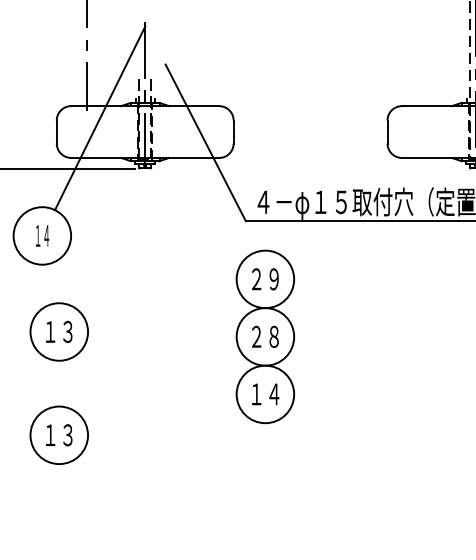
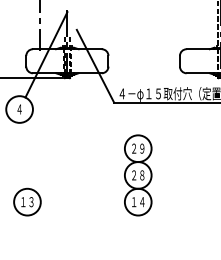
text: (42, 235) -> (19, 109), １４ -> ４
part: (59, 330) -> (27, 153), removed
part: (265, 337) -> (138, 175), moved

